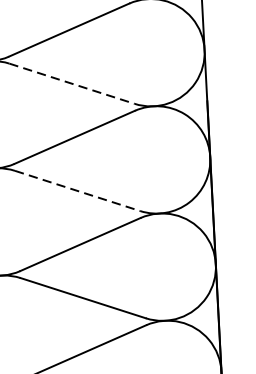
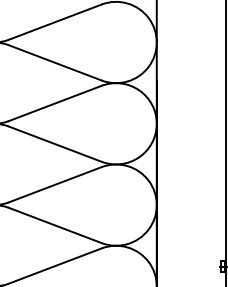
line: (72, 83) -> (55, 62), dashed -> solid
line: (78, 191) -> (55, 144), dashed -> solid

